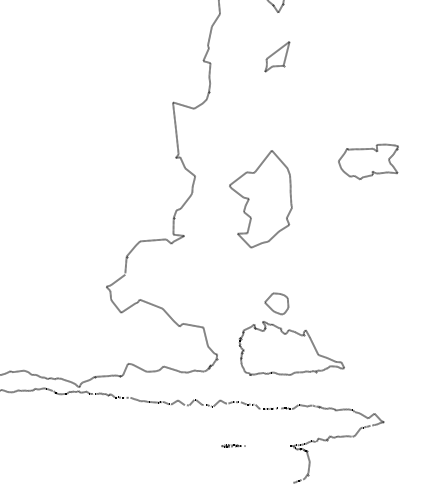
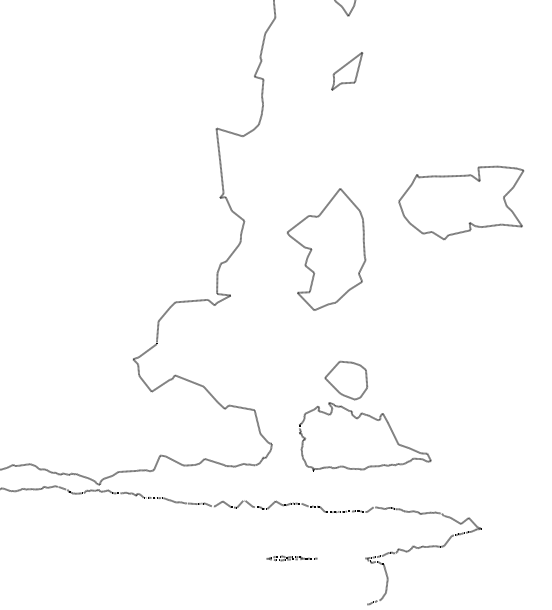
part: (368, 161) -> (461, 202), size x1.67
part: (276, 303) -> (346, 380), size x1.43
part: (233, 445) -> (292, 557), size x1.67

